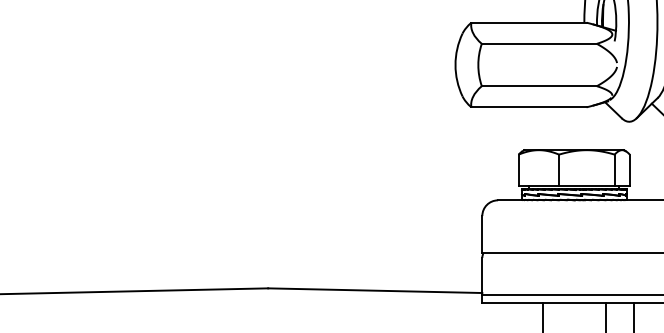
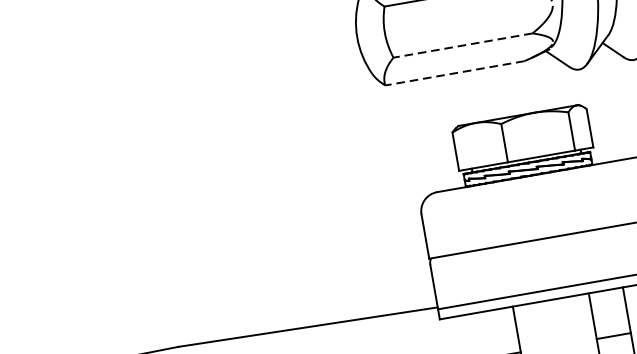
line: (539, 86) -> (463, 45), solid -> dashed
line: (528, 107) -> (454, 73), solid -> dashed

